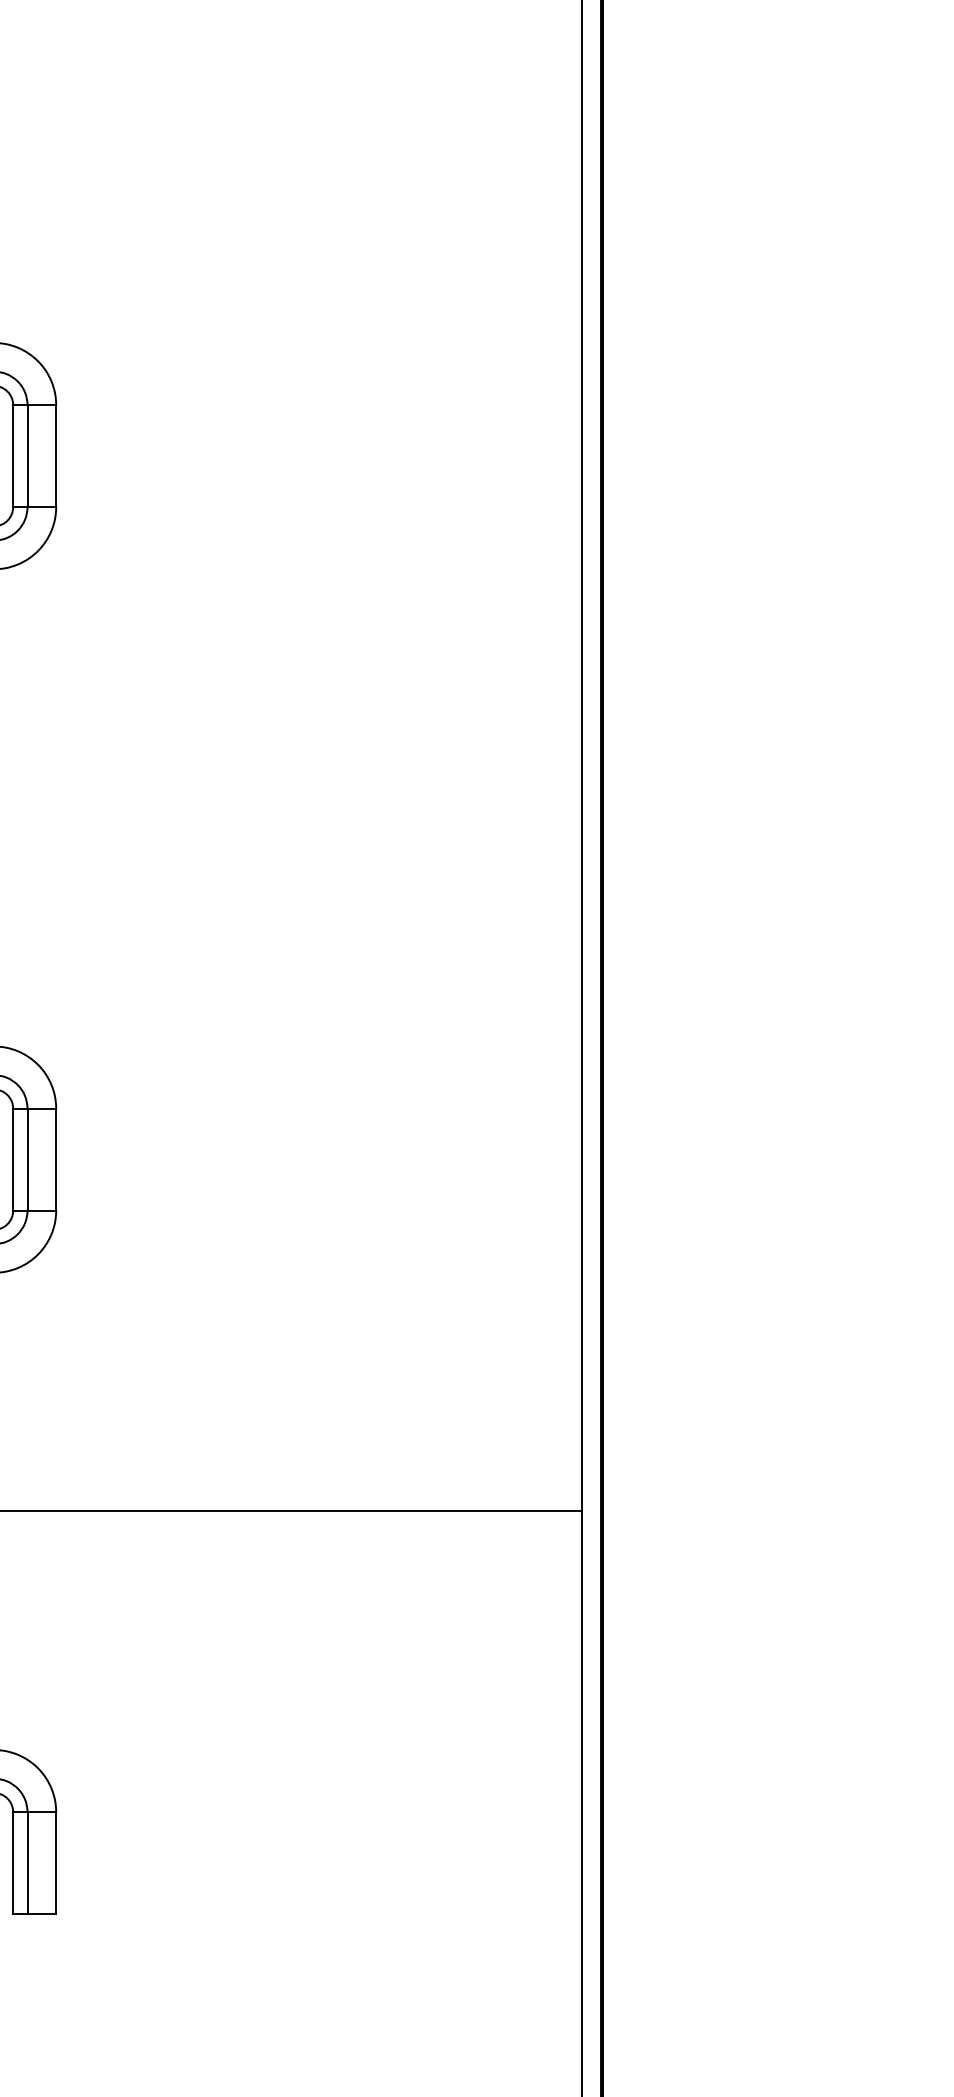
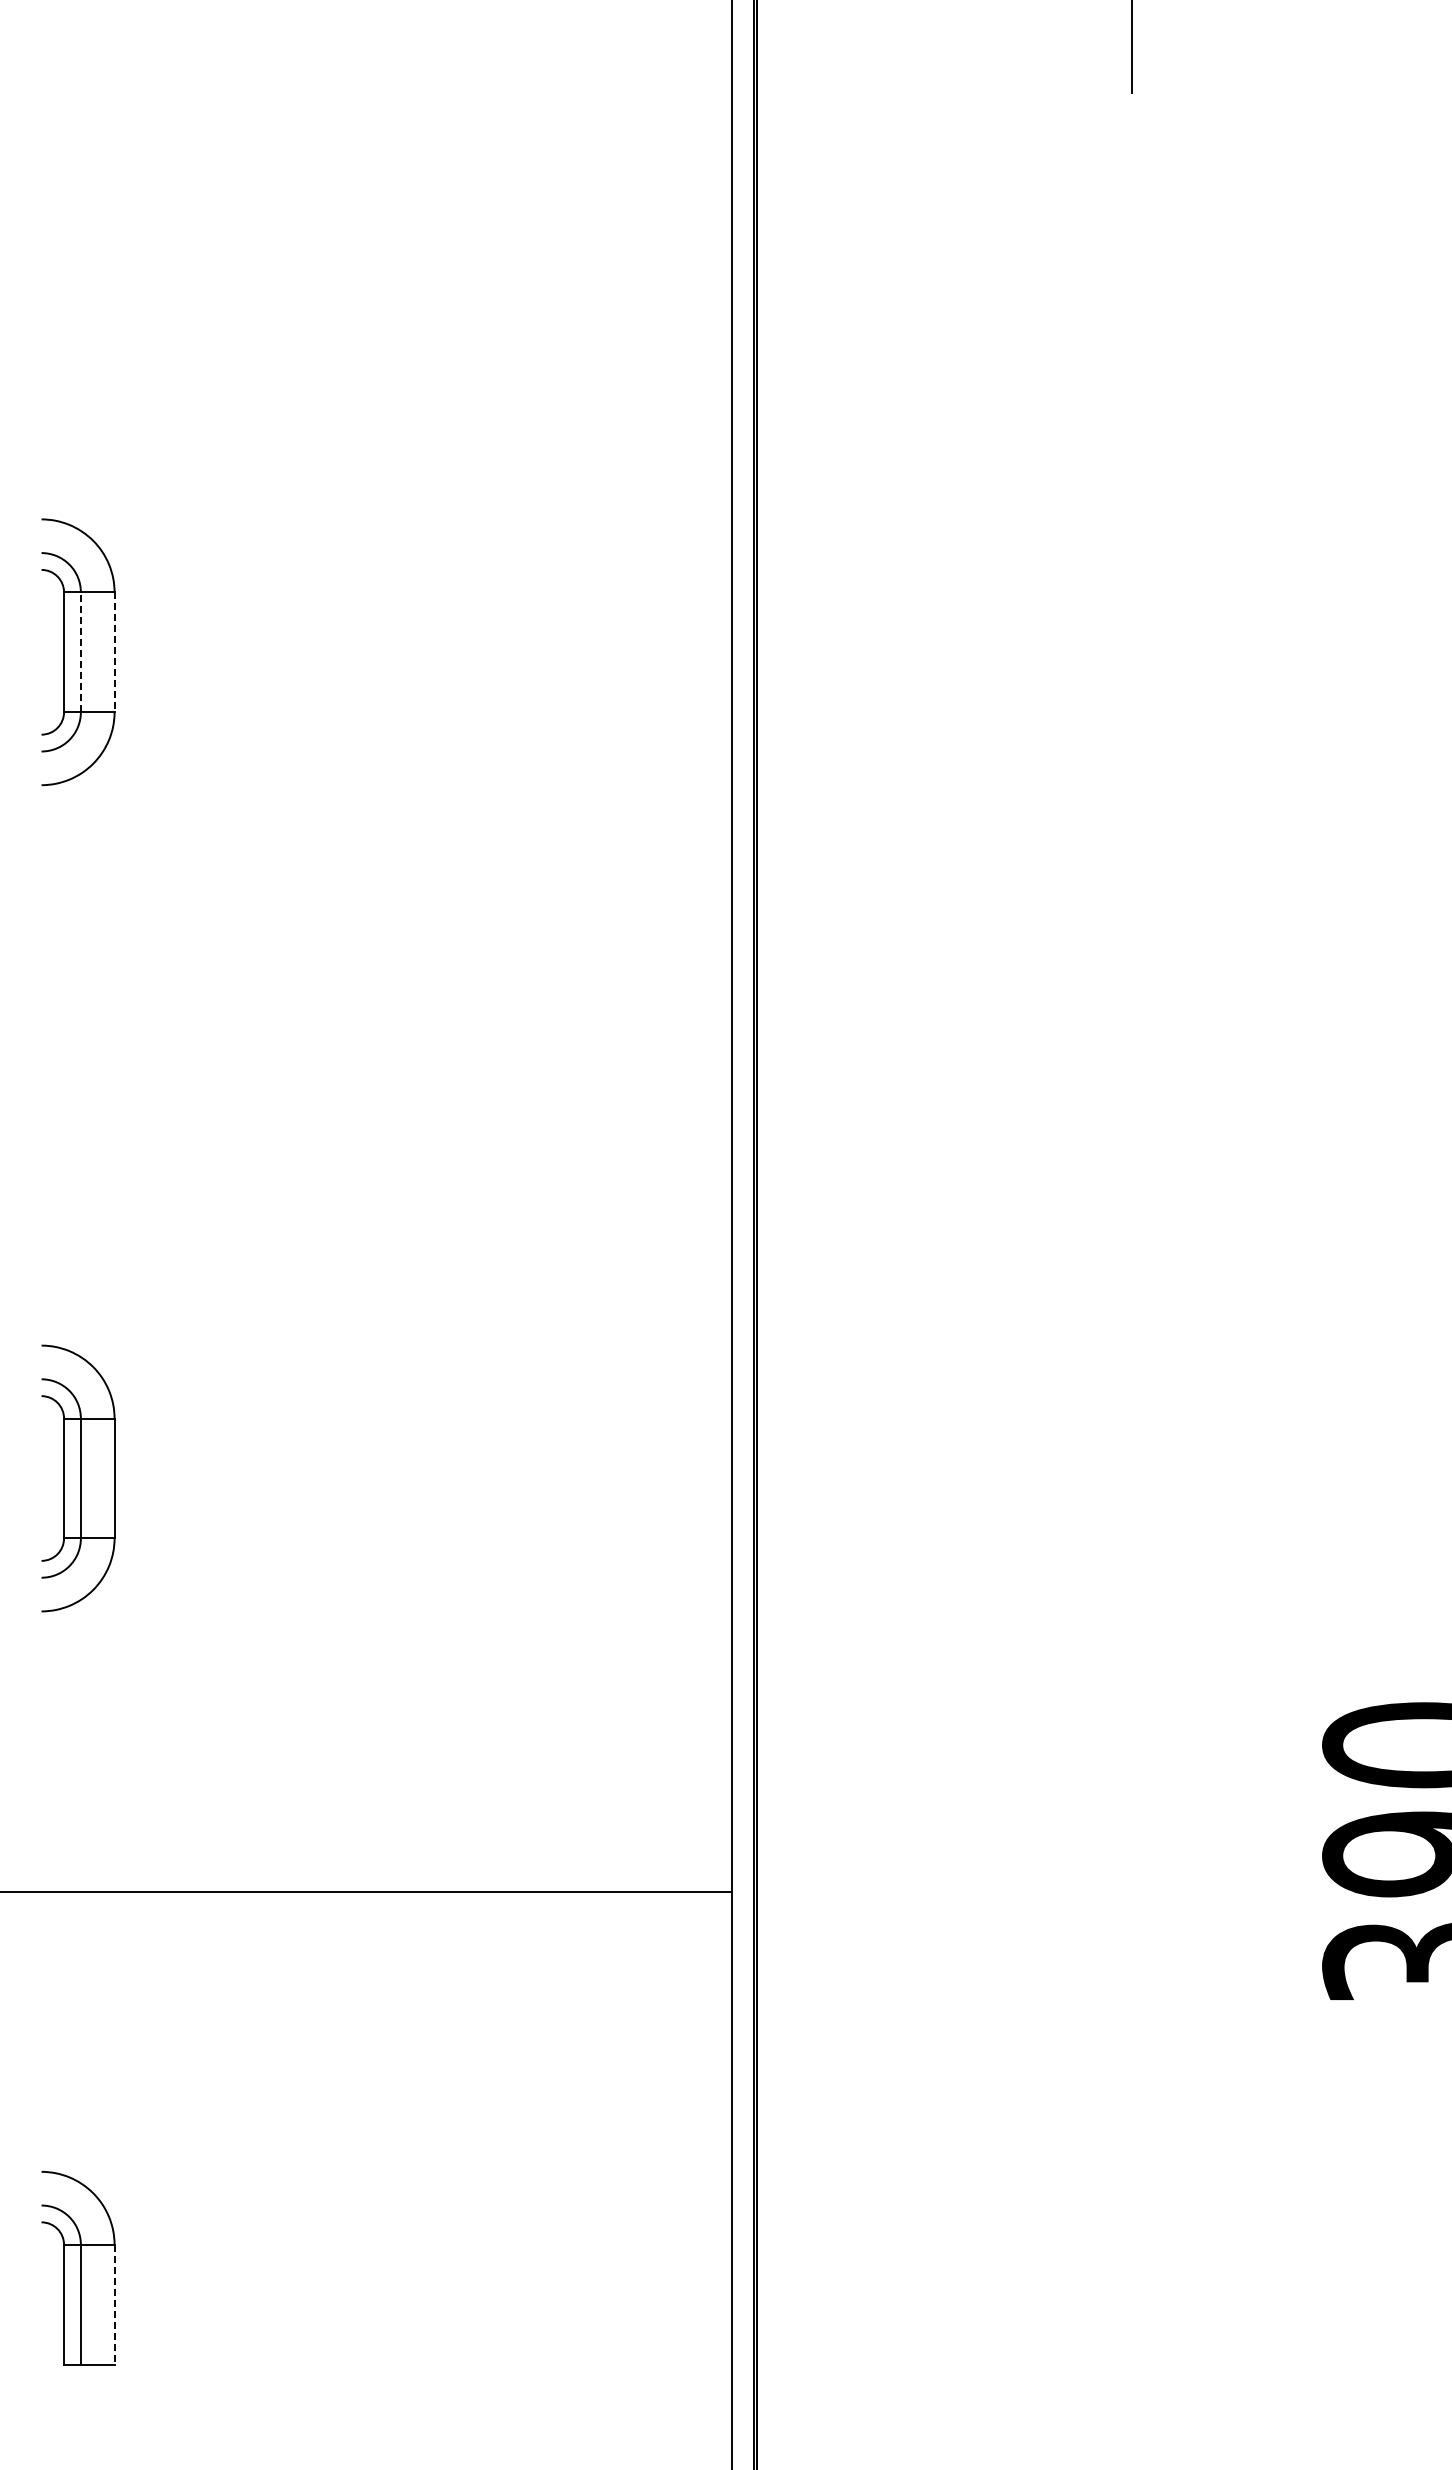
line: (27, 456) -> (80, 652), solid -> dashed
line: (56, 456) -> (114, 652), solid -> dashed
line: (56, 1862) -> (114, 2304), solid -> dashed

